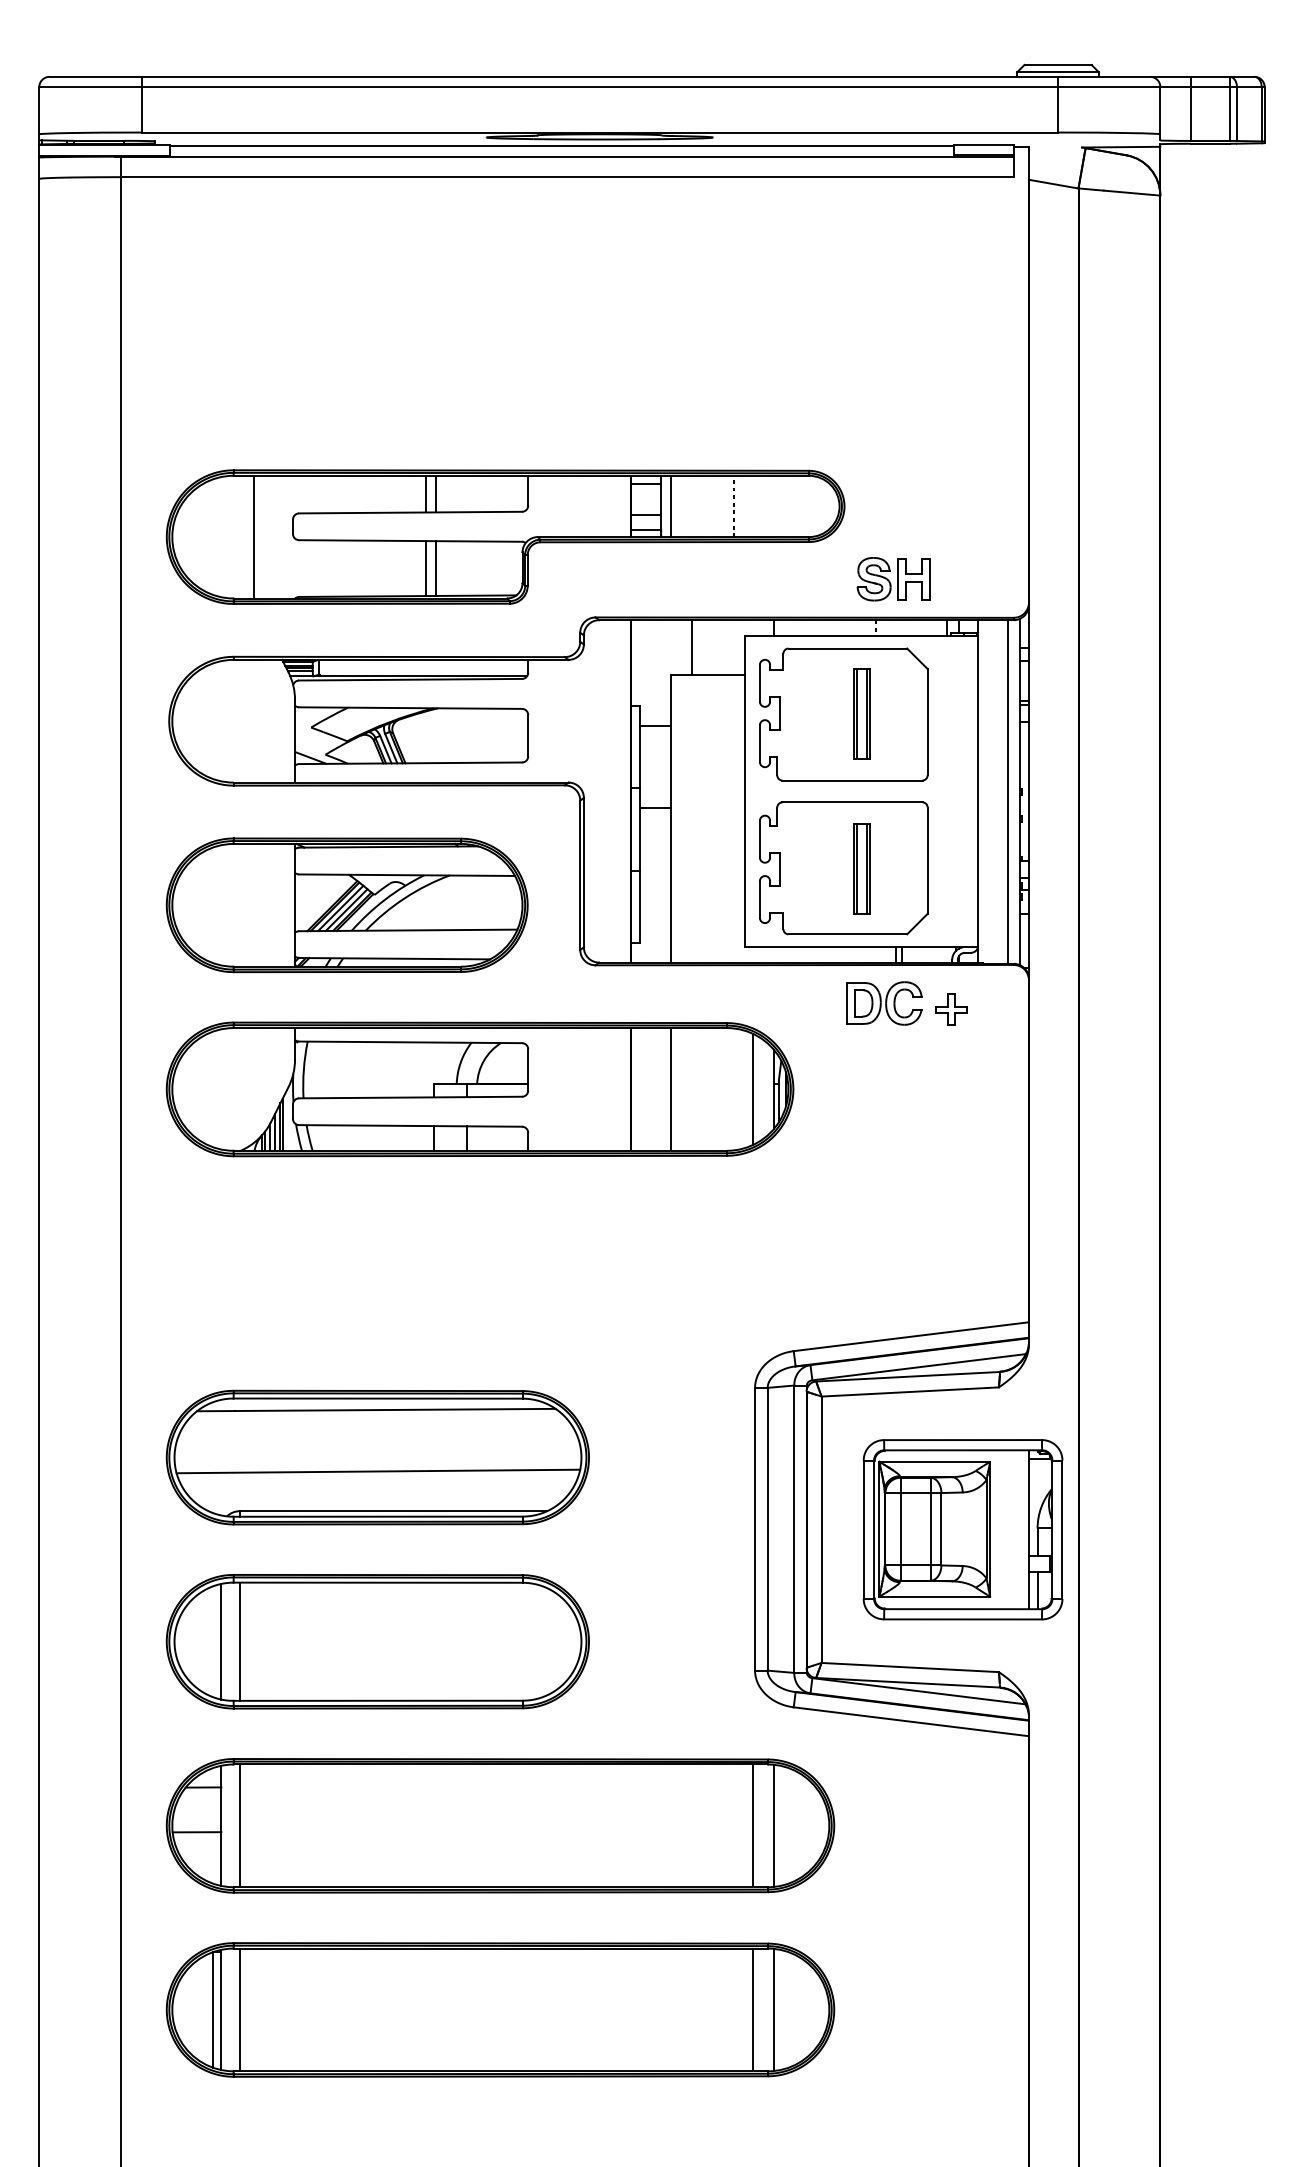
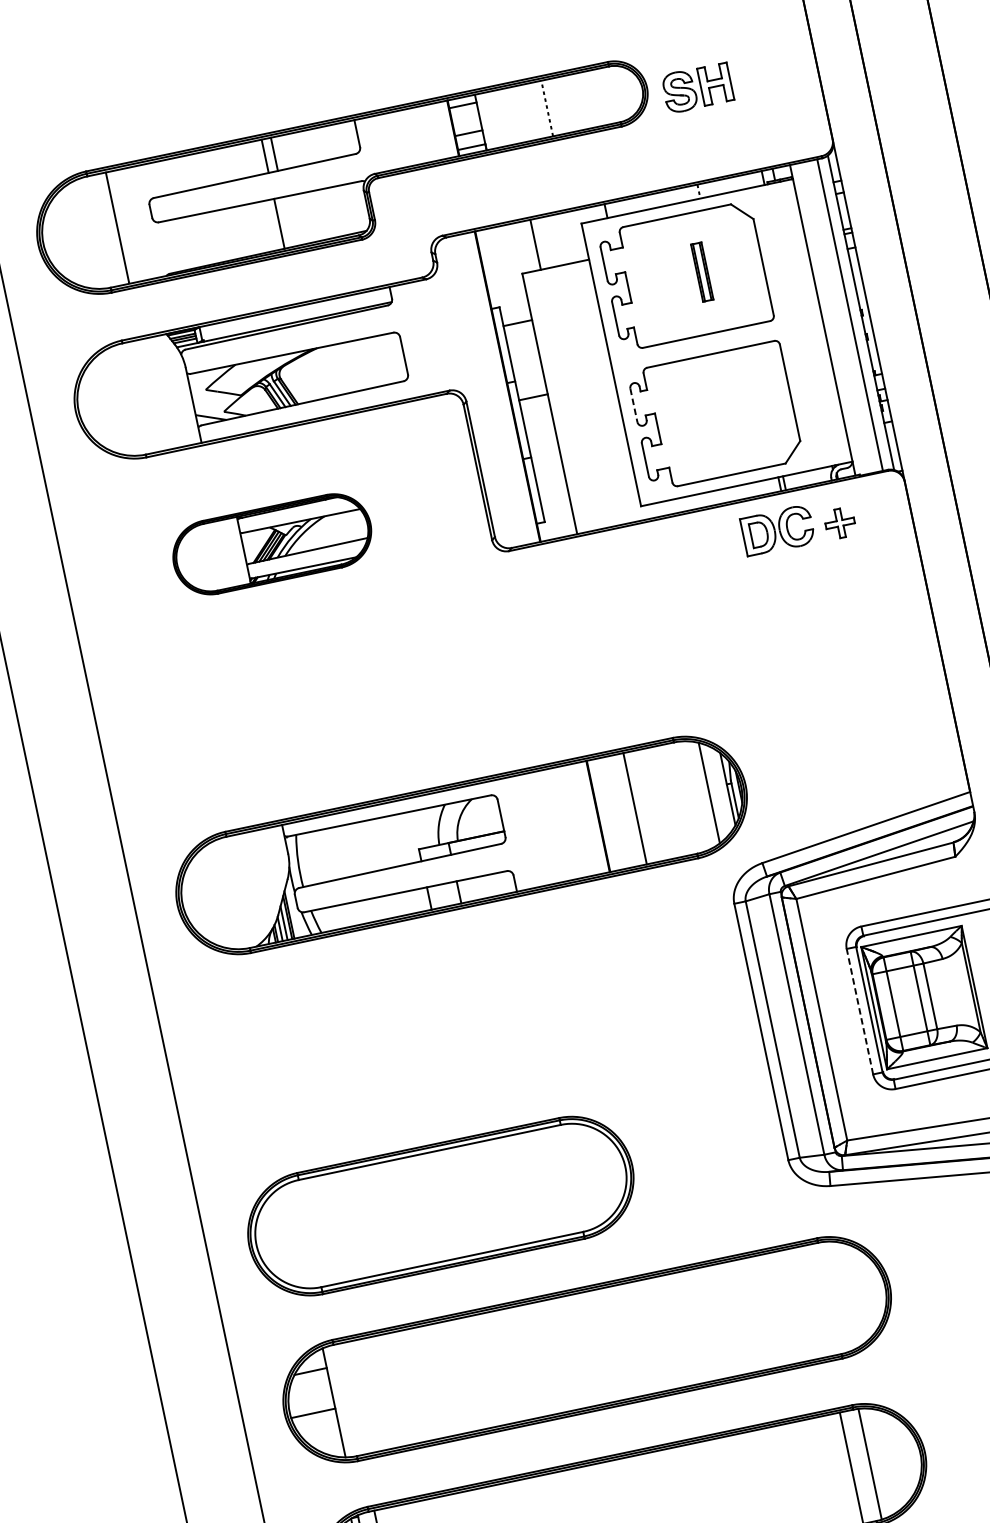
line: (671, 506) -> (490, 120), removed
line: (436, 568) -> (288, 221), removed
part: (893, 579) -> (697, 88), moved
part: (861, 713) -> (701, 272), size x0.7
line: (759, 839) -> (633, 405), solid -> dashed
part: (861, 868) -> (731, 412), removed
part: (346, 905) -> (271, 544), size x0.6
part: (479, 1089) -> (461, 845), moved
part: (377, 1457) -> (405, 1039), removed
line: (863, 1529) -> (859, 1011), solid -> dashed
line: (221, 1641) -> (299, 1235), removed
line: (239, 1641) -> (315, 1232), removed
line: (239, 1825) -> (350, 1399), removed
line: (753, 1825) -> (816, 1300), removed
line: (773, 1825) -> (834, 1297), removed

